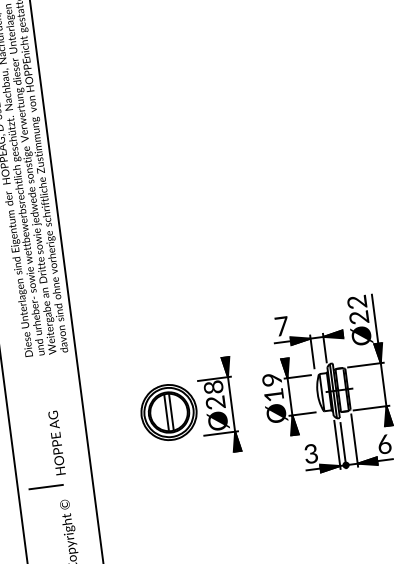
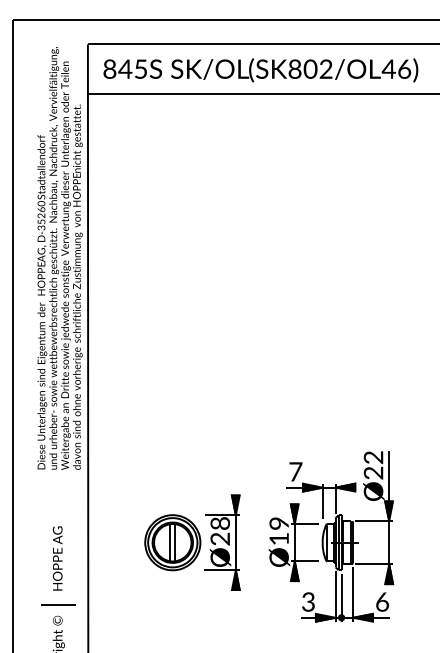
line: (46, 486) -> (58, 604), moved

